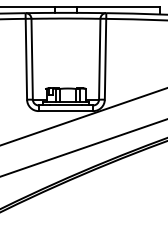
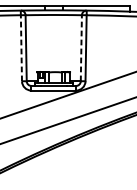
line: (26, 58) -> (21, 47), solid -> dashed
line: (99, 58) -> (81, 47), solid -> dashed

